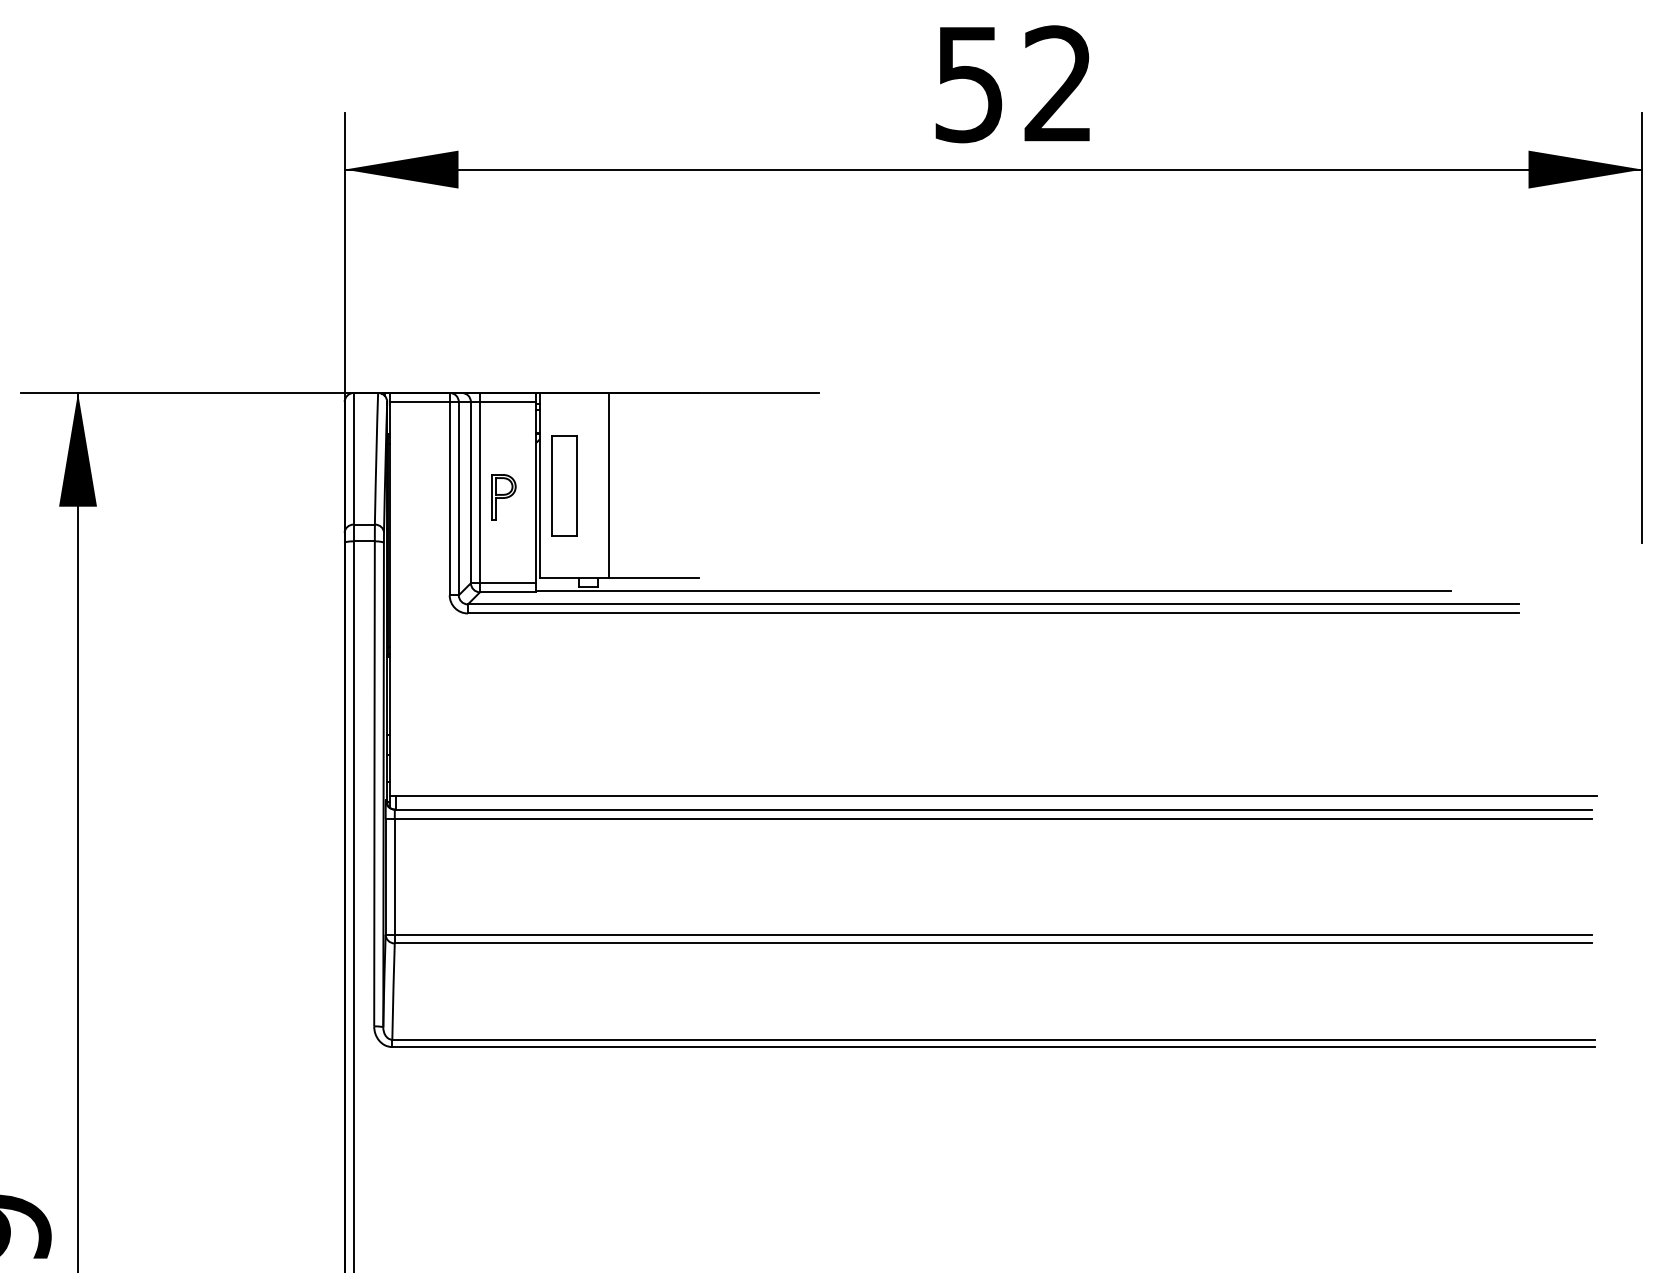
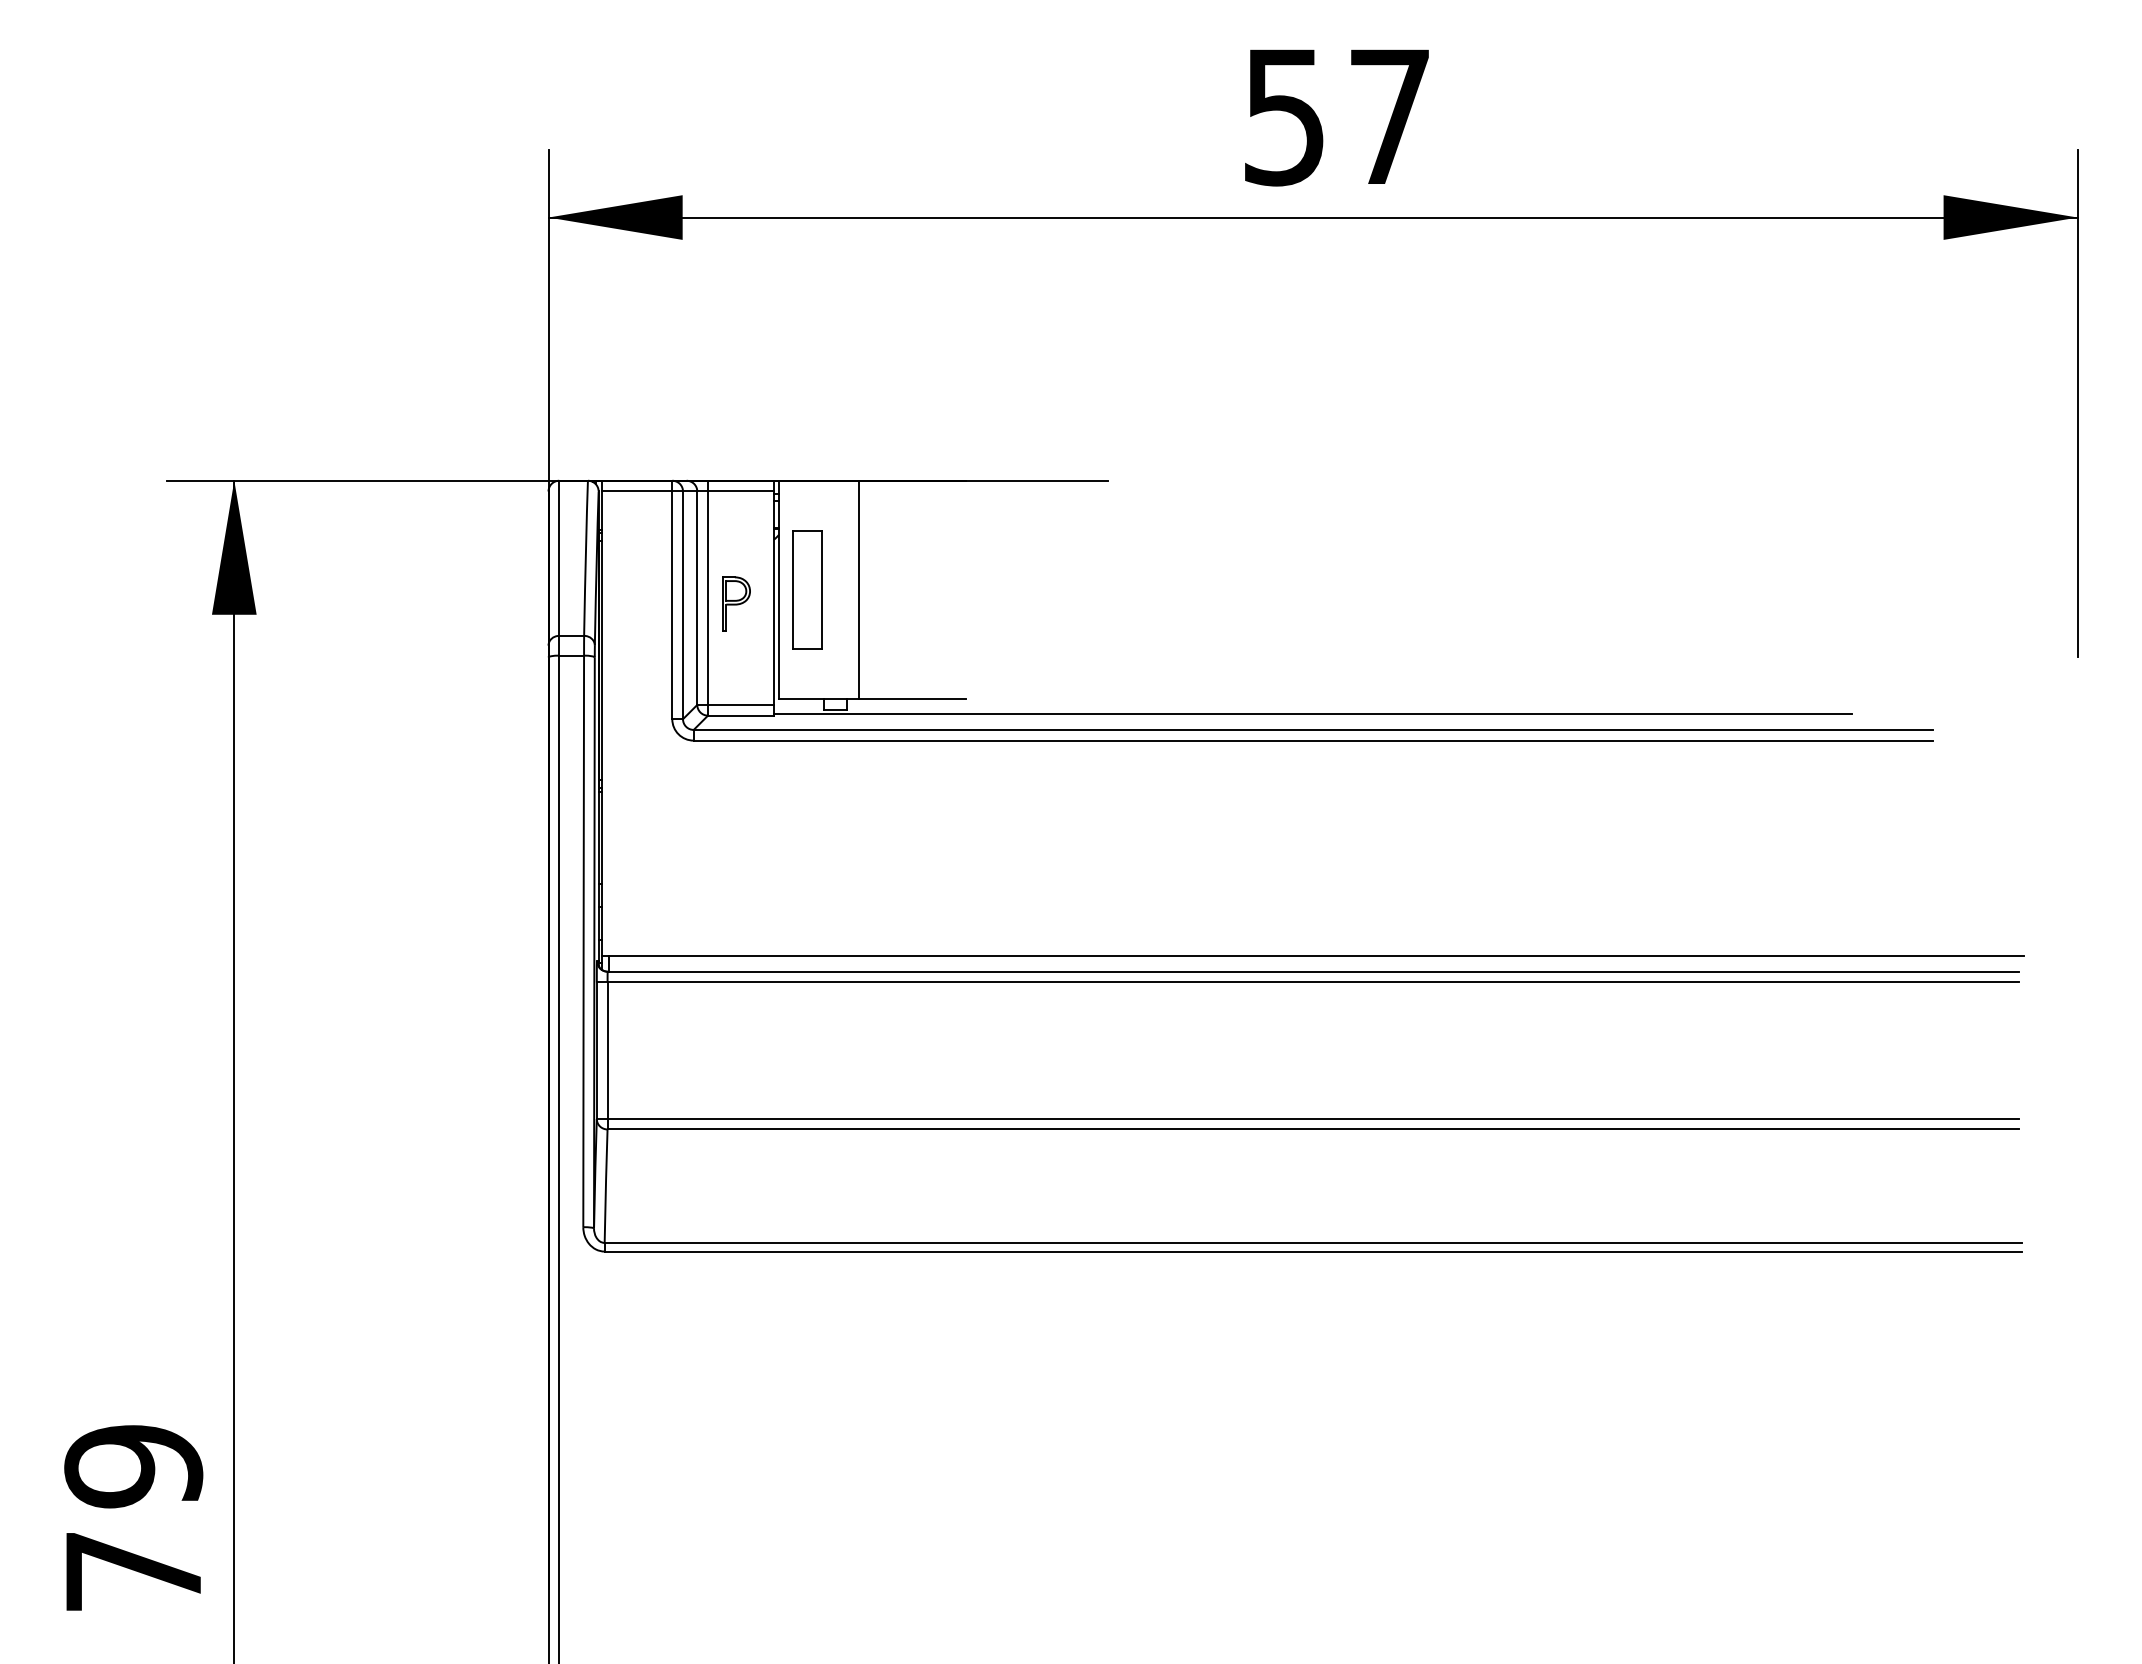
text: (1057, 83) -> (1388, 115), 52 -> 57

